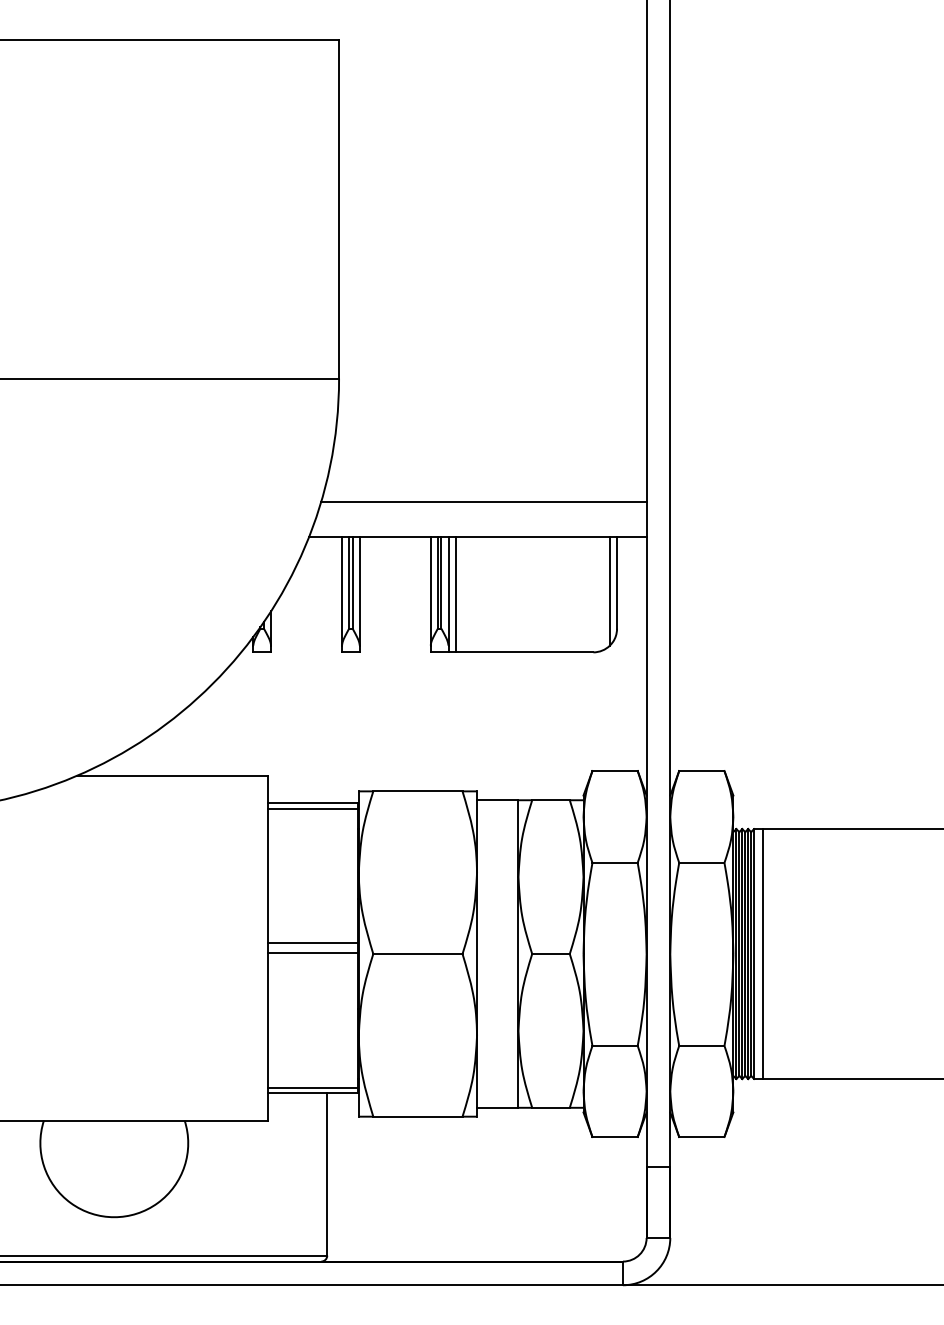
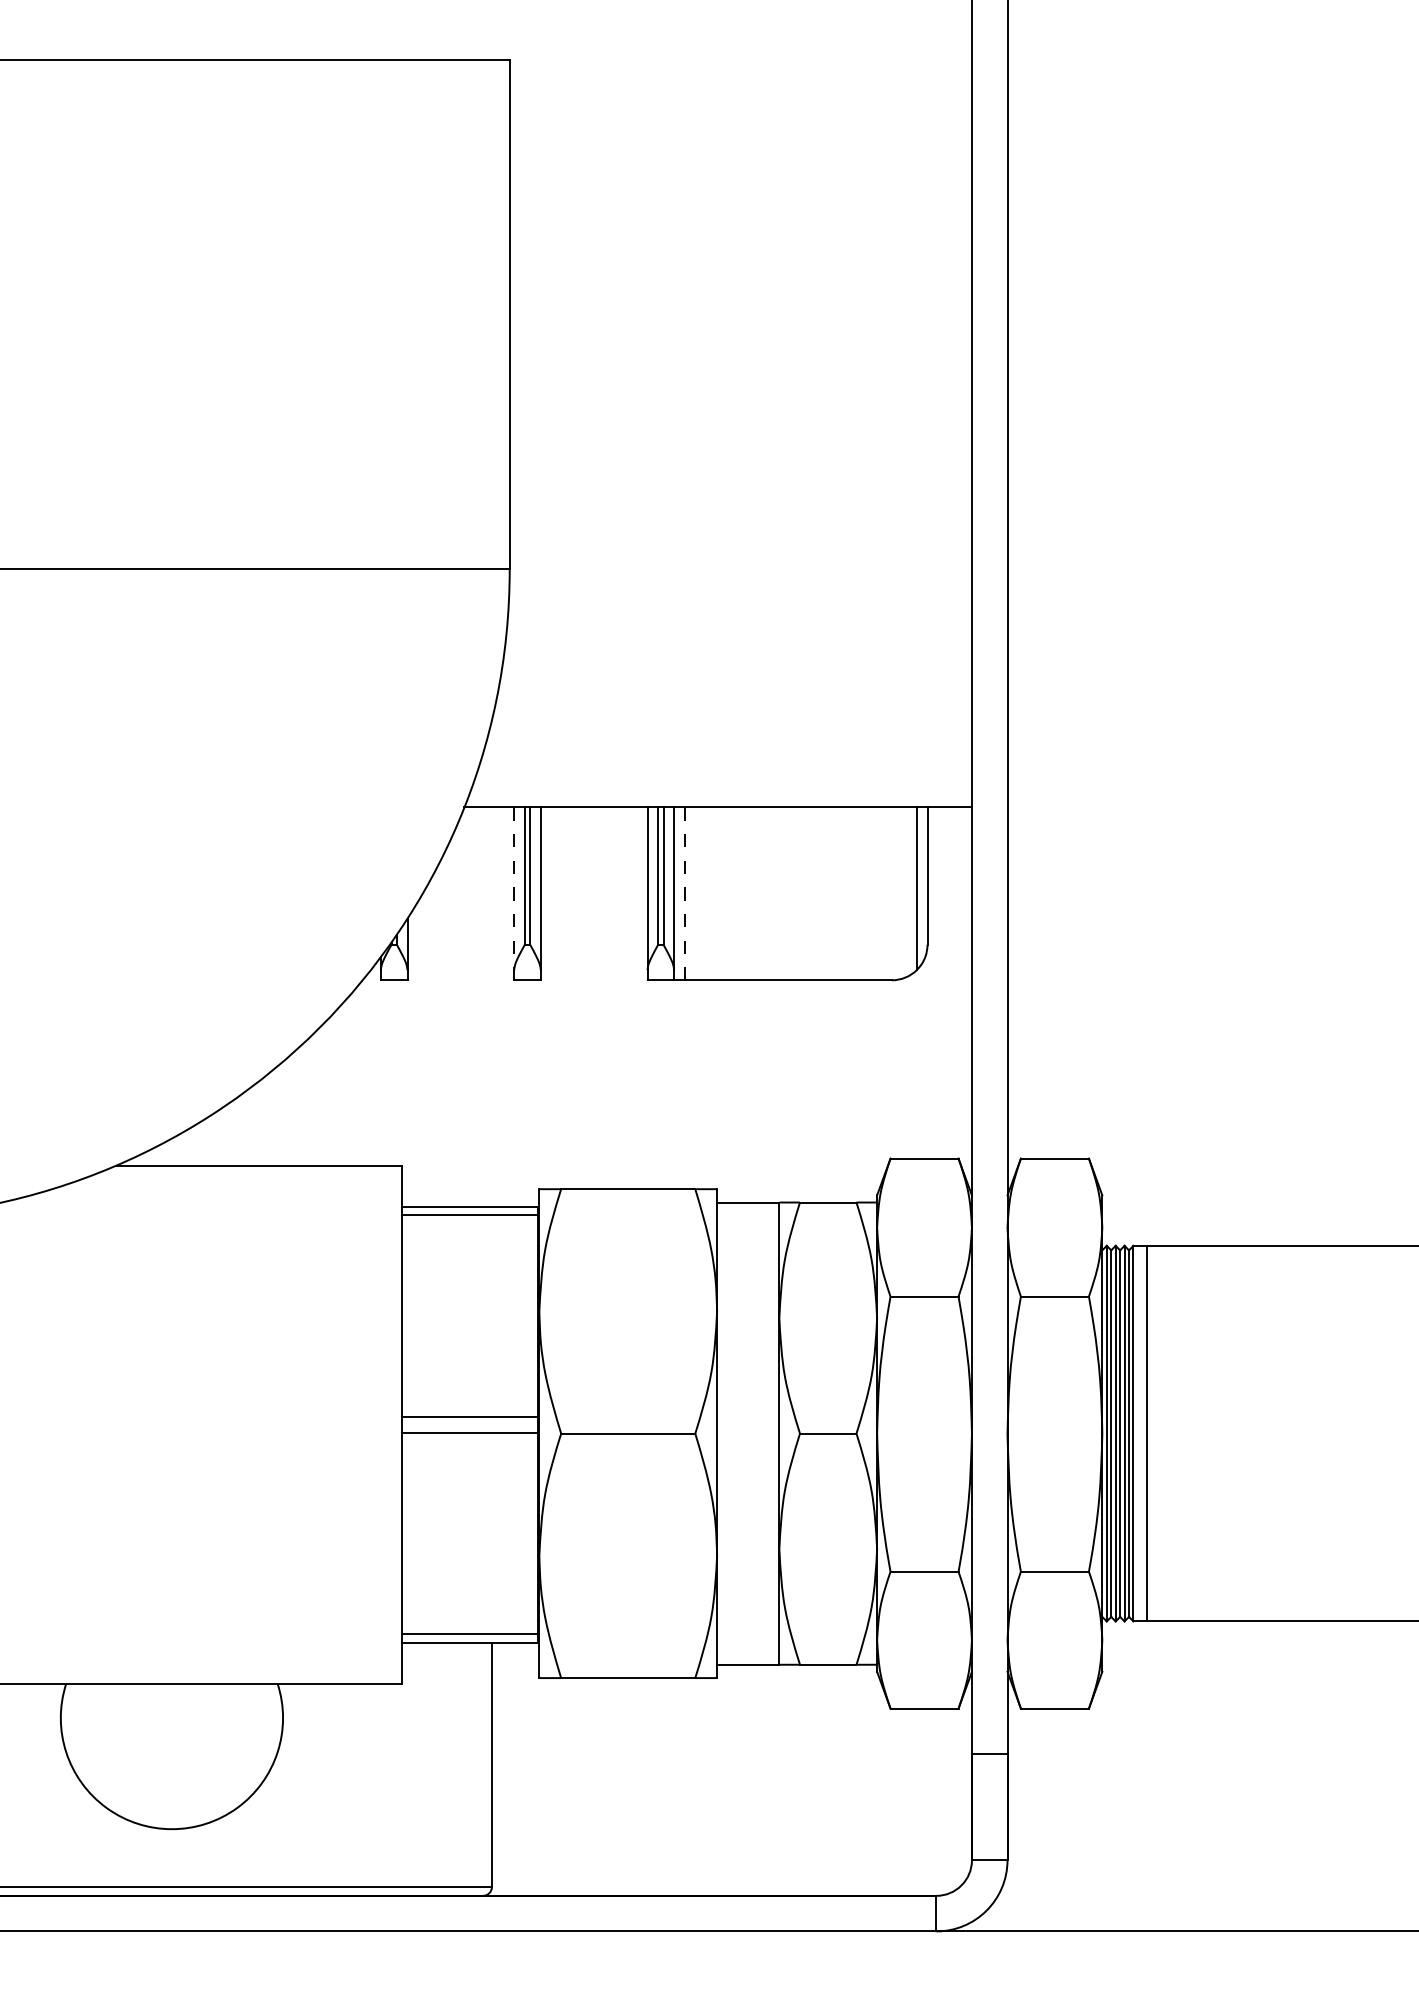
line: (483, 501) -> (726, 753), removed
line: (342, 591) -> (514, 888), solid -> dashed
line: (455, 594) -> (684, 893), solid -> dashed

